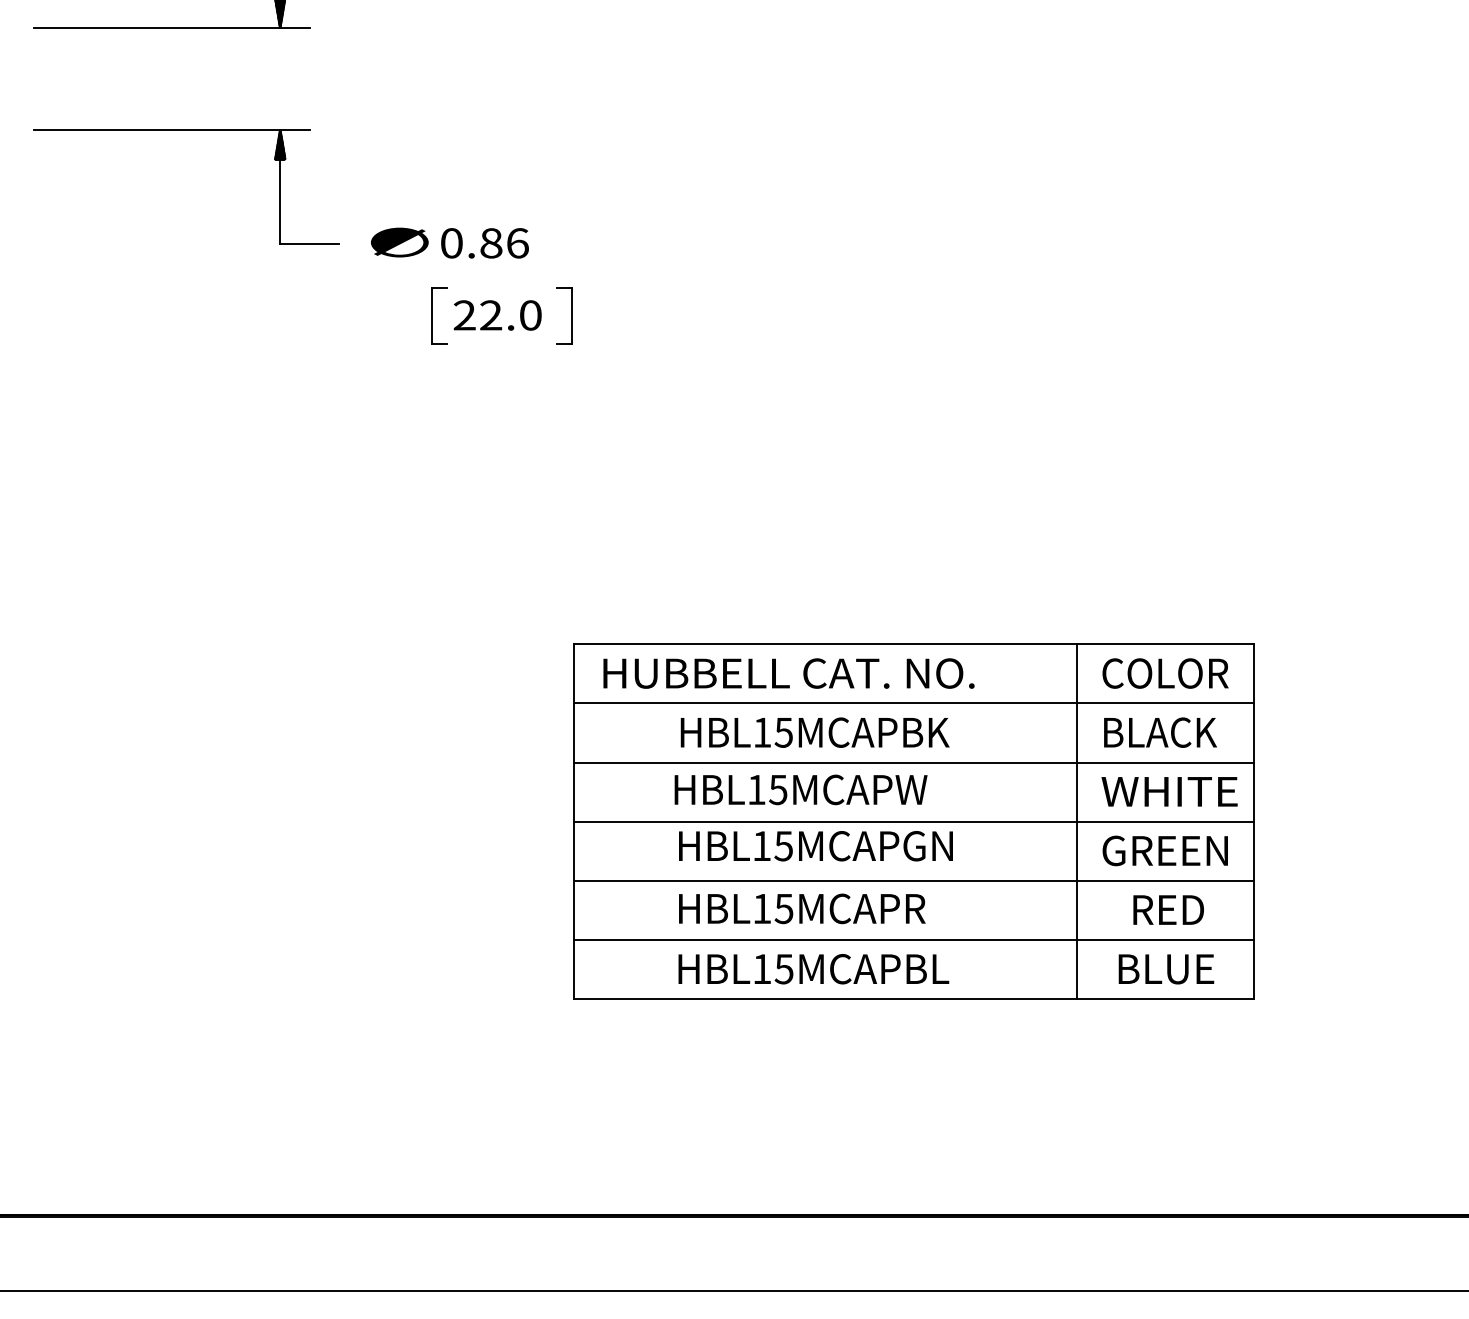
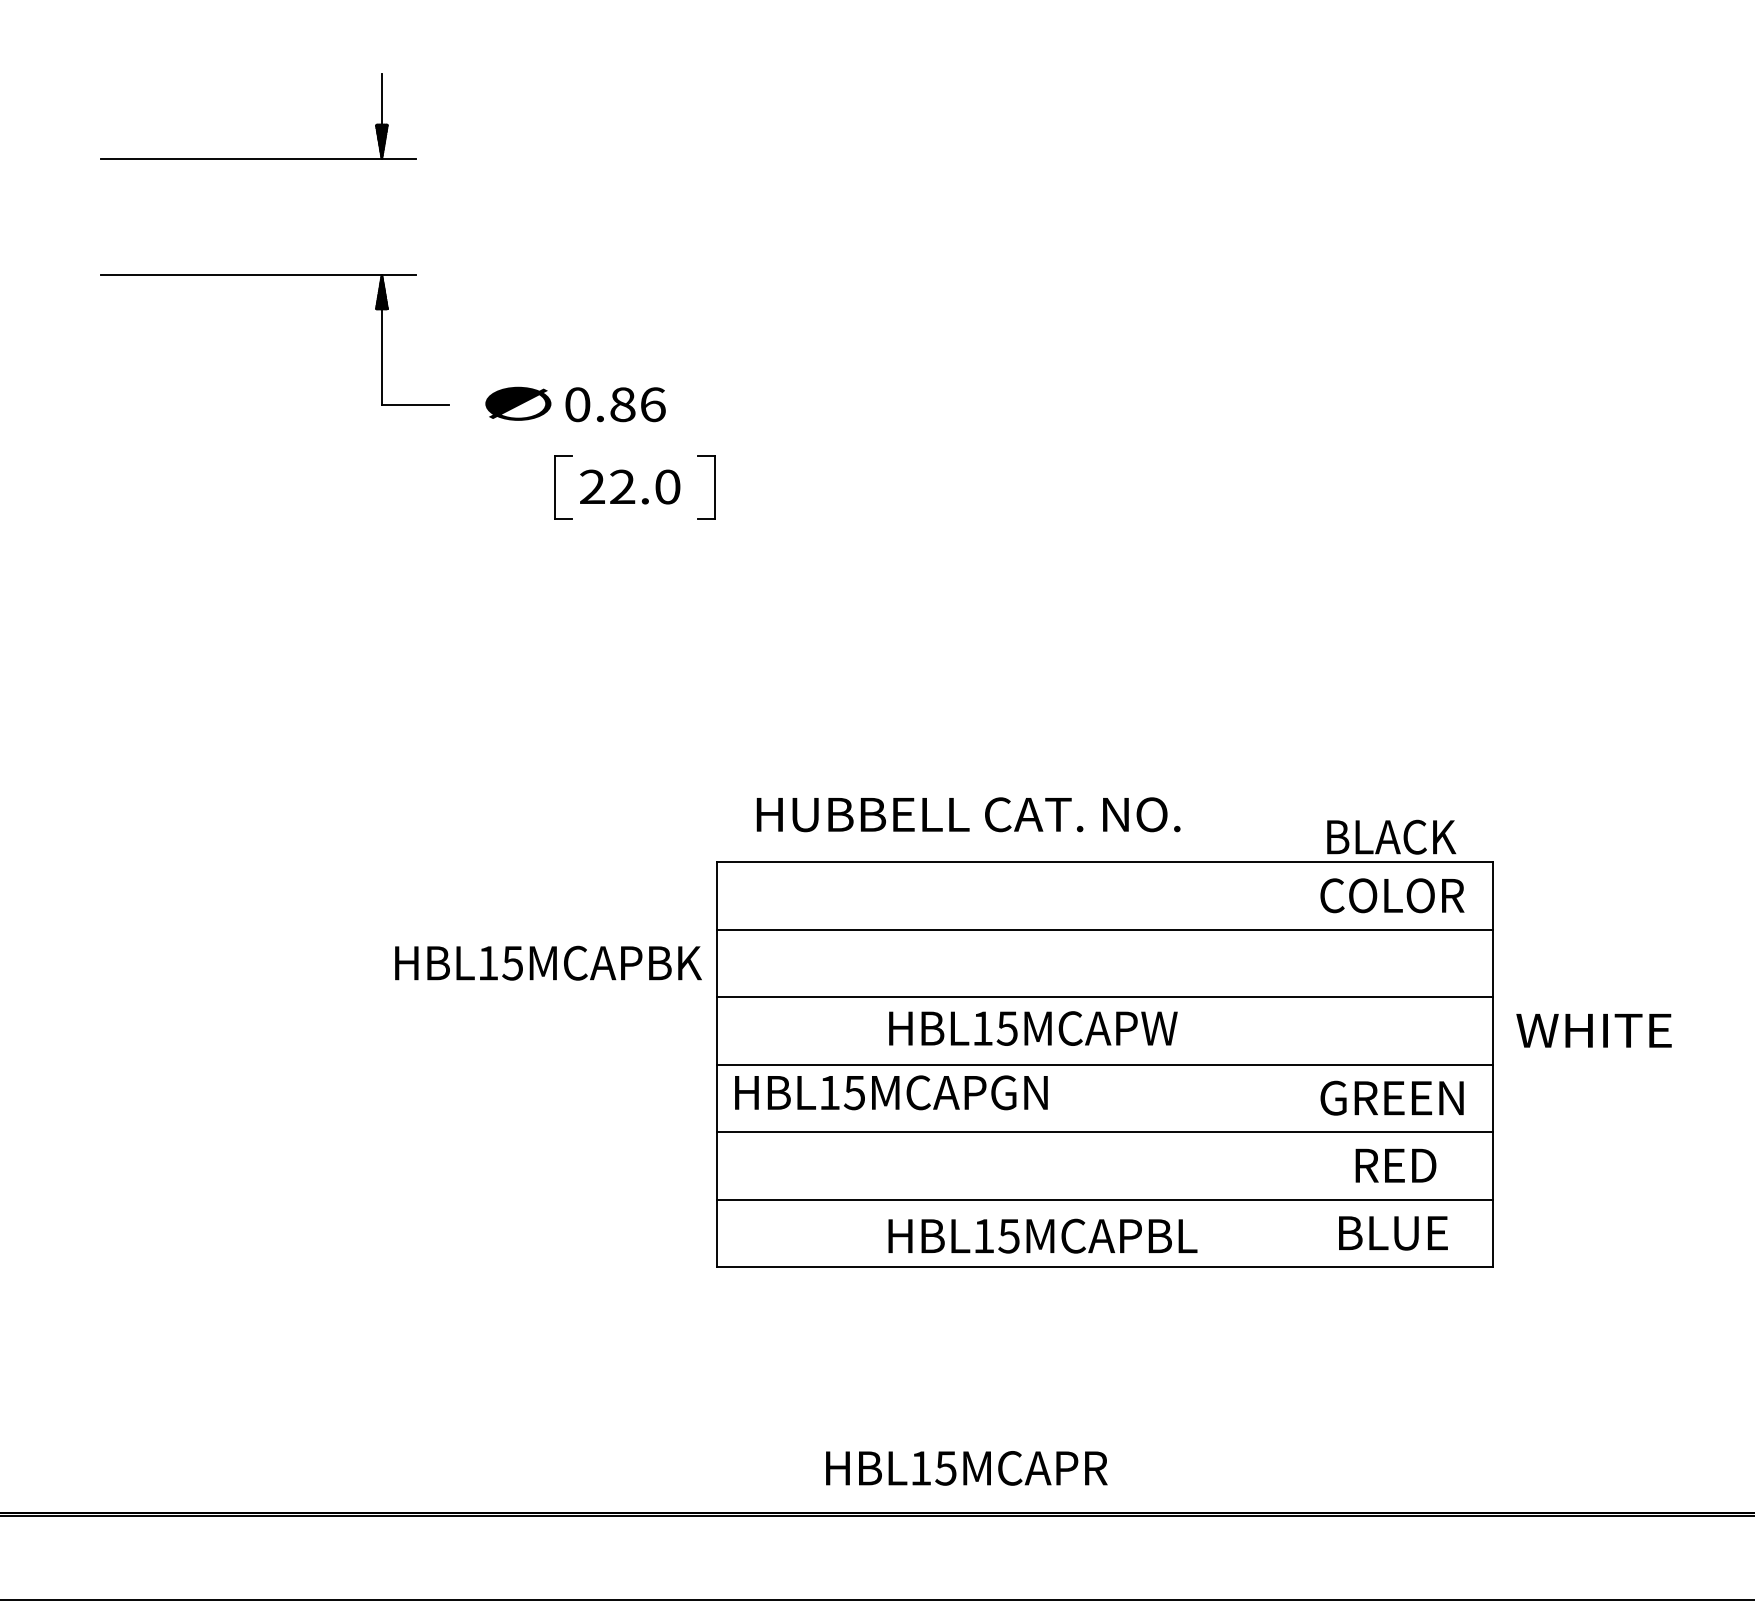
text: (788, 673) -> (968, 814), moved
text: (815, 732) -> (548, 962), moved
text: (1160, 732) -> (1391, 836), moved
text: (801, 789) -> (1033, 1028), moved
text: (1169, 791) -> (1593, 1030), moved
line: (1076, 821) -> (1290, 1064), removed
text: (816, 845) -> (891, 1092), moved
text: (802, 908) -> (966, 1468), moved
text: (813, 968) -> (1042, 1235), moved

